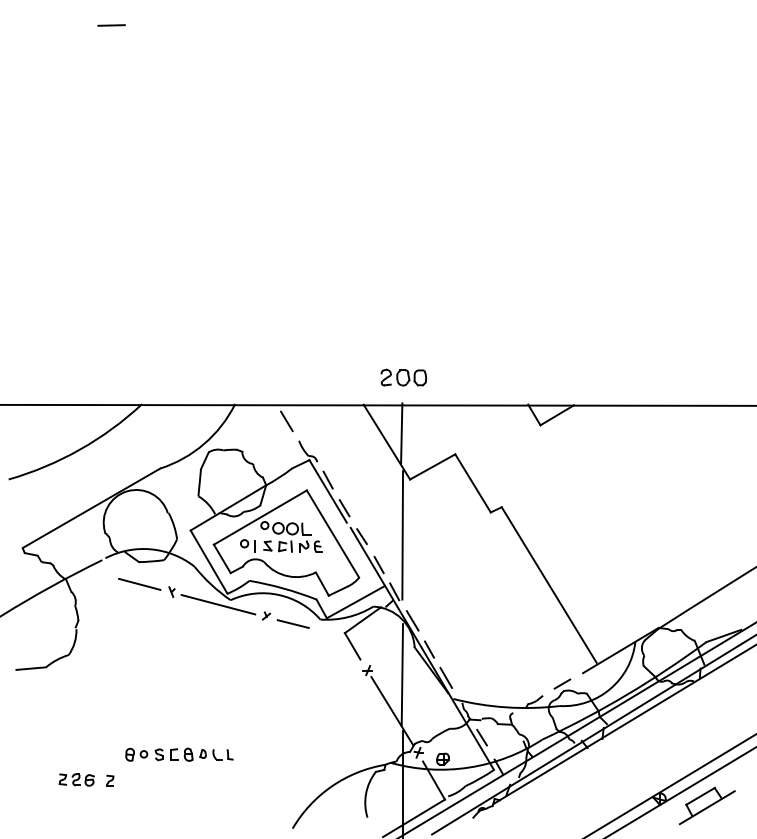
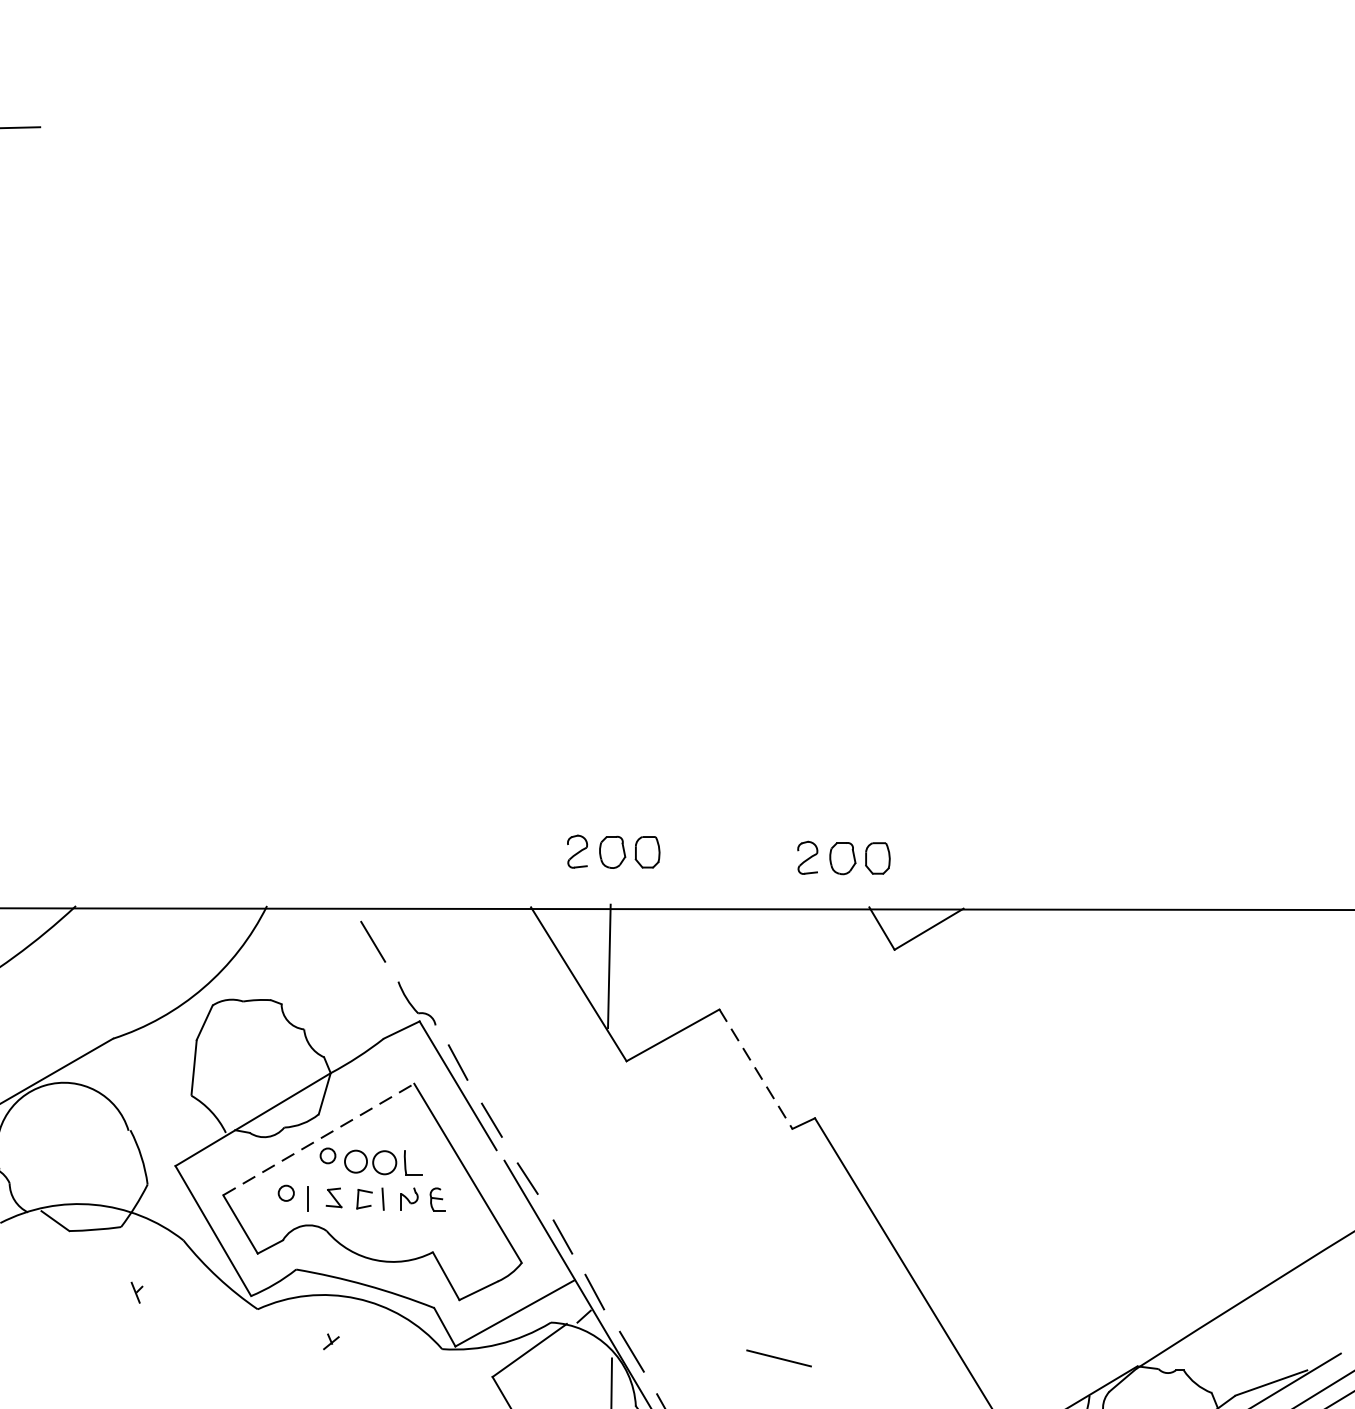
part: (515, 380) -> (843, 857), added
line: (473, 483) -> (756, 1069), solid -> dashed
line: (260, 517) -> (319, 1139), solid -> dashed
line: (402, 535) -> (610, 1176), removed
line: (139, 583) -> (70, 1274), removed
line: (218, 604) -> (232, 1318), removed
line: (292, 623) -> (777, 1357), moved

